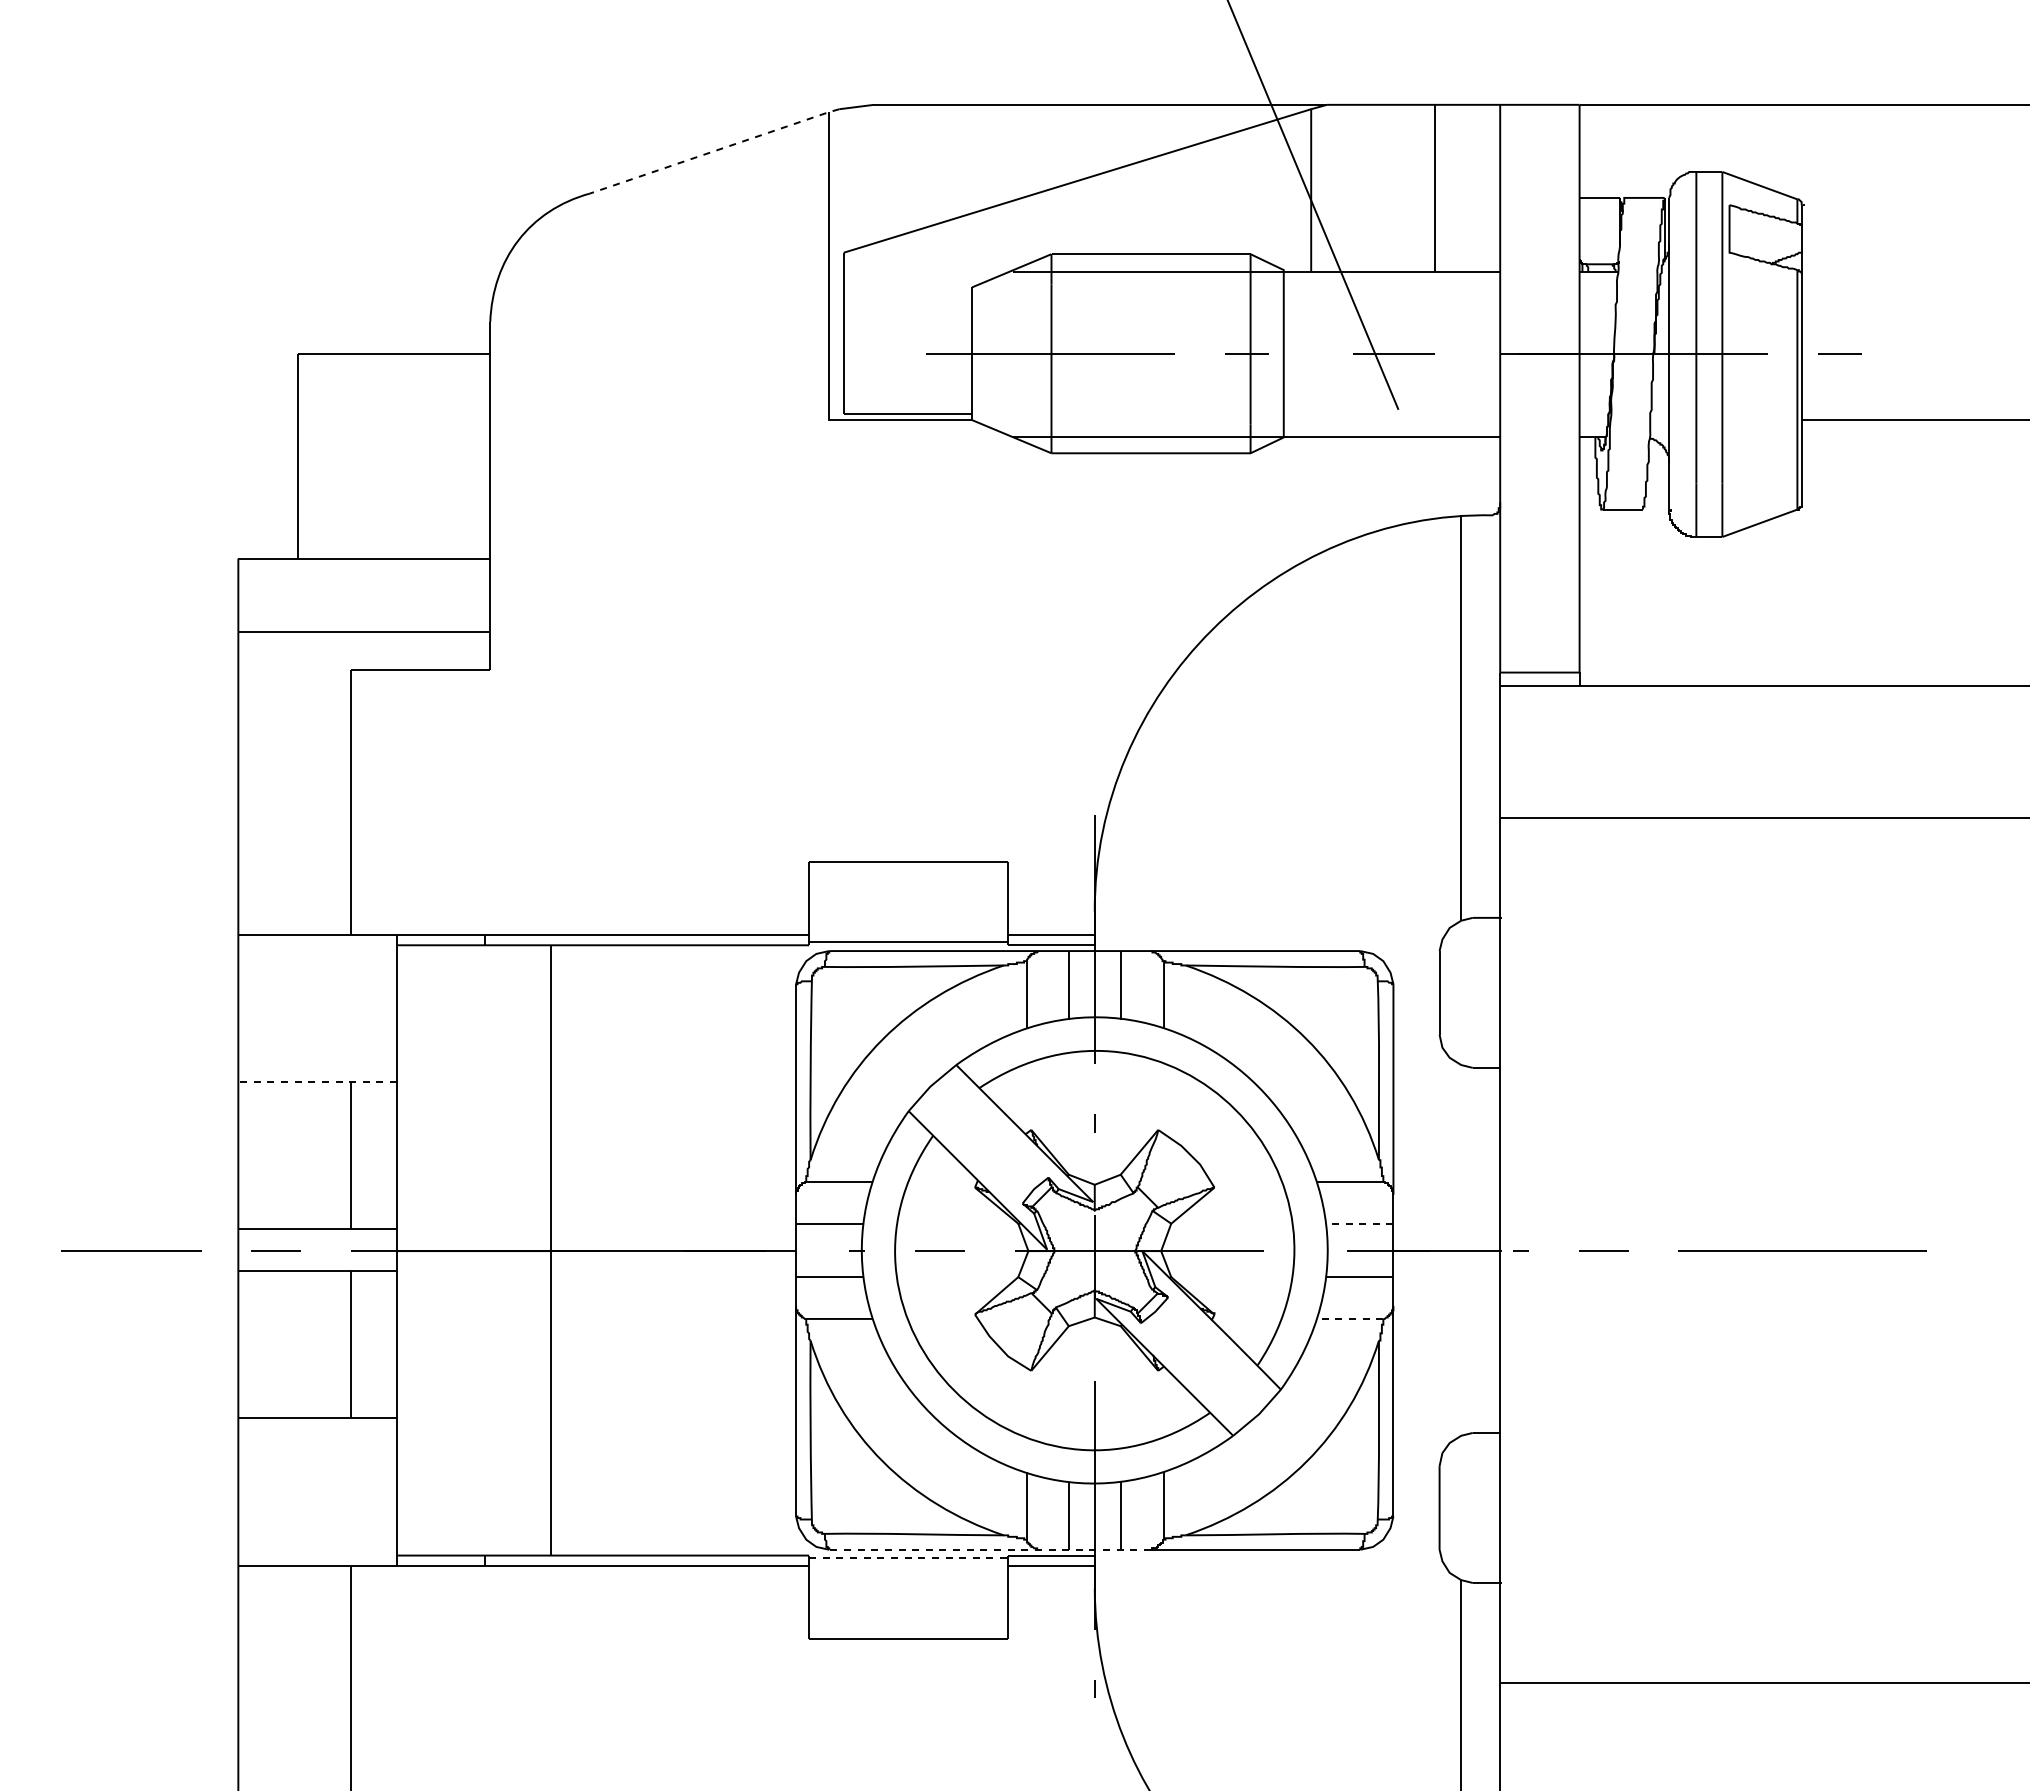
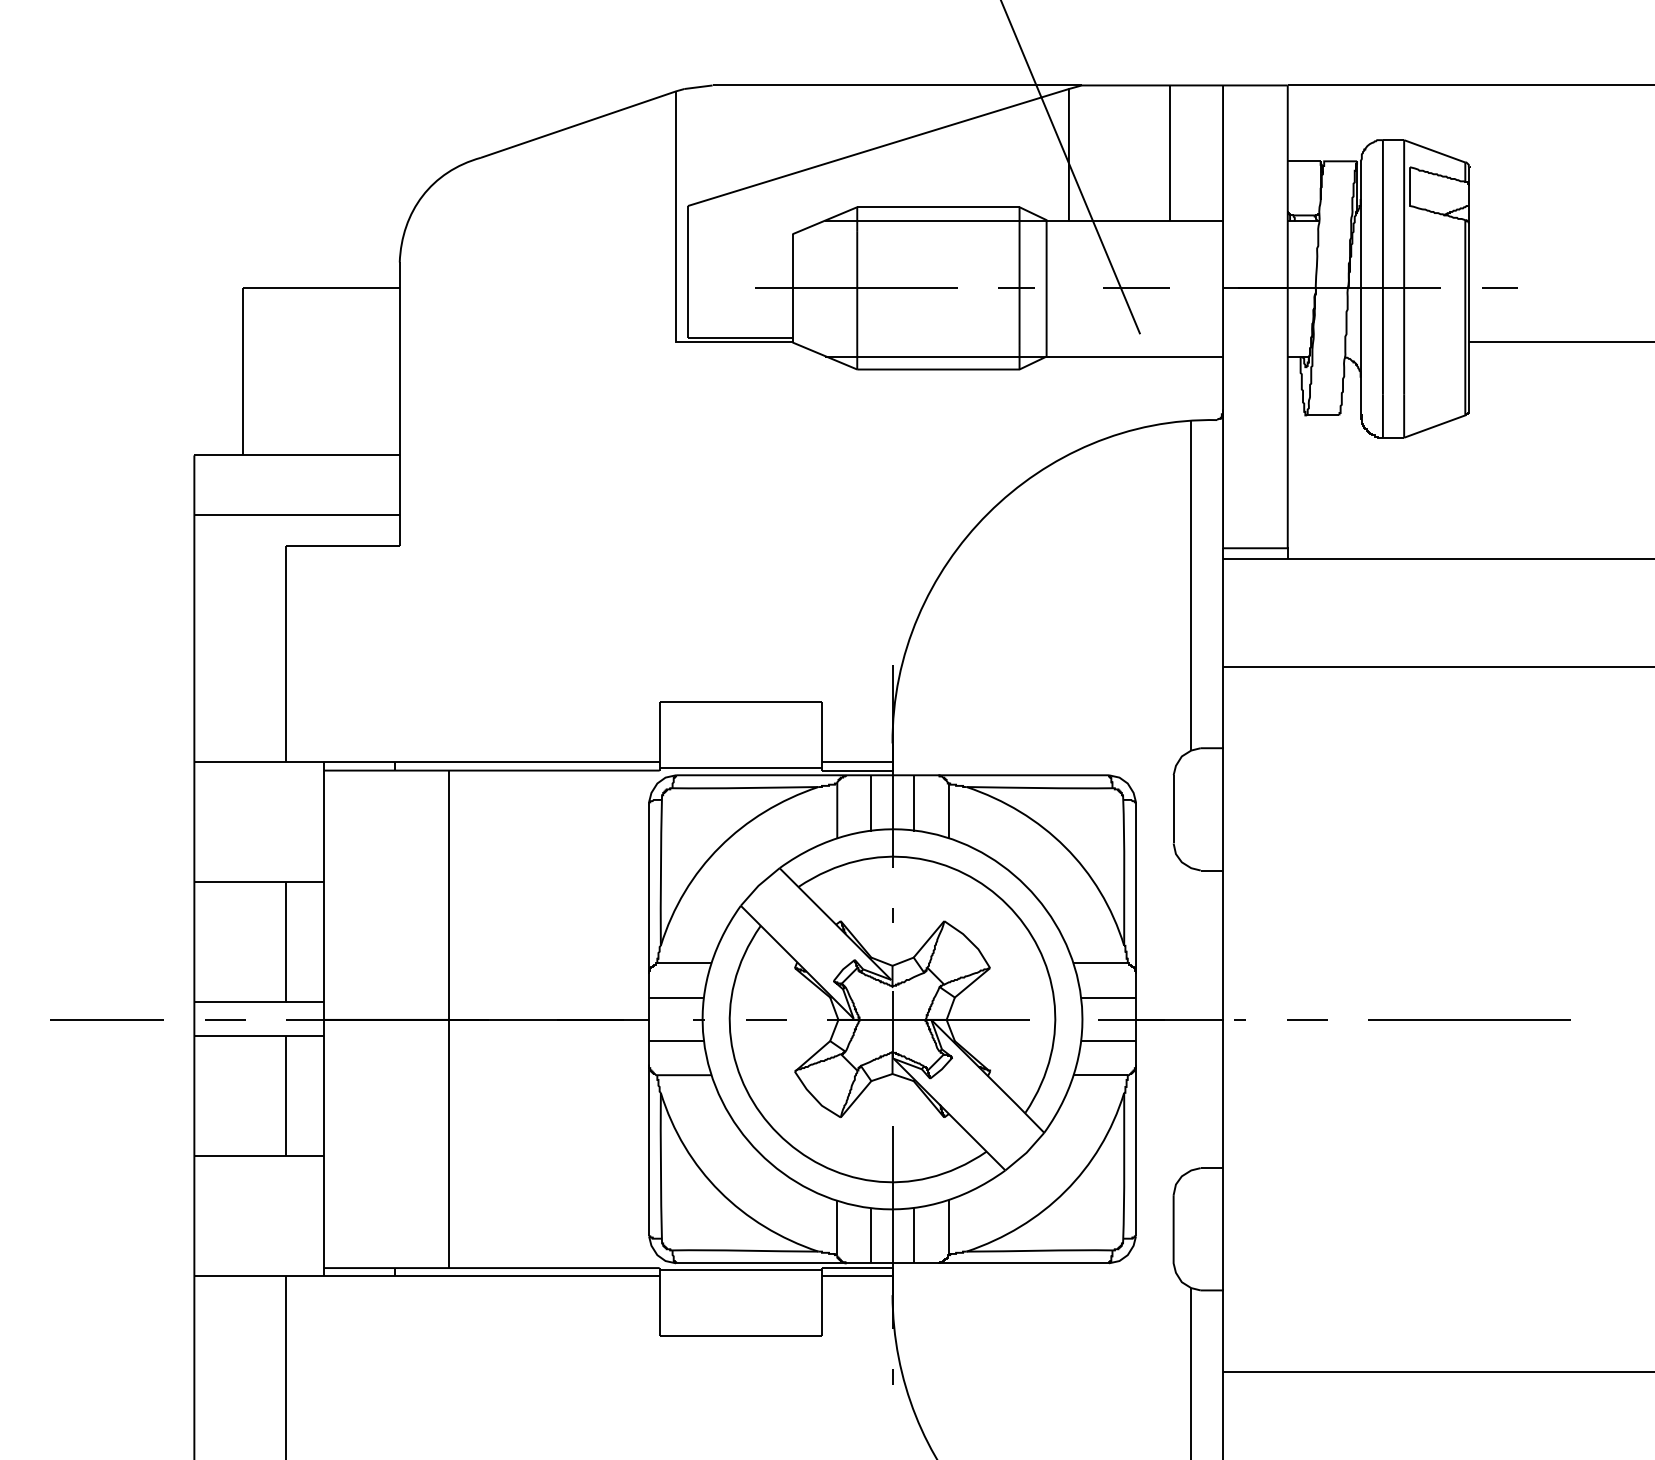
line: (714, 151) -> (582, 123), dashed -> solid
line: (317, 1082) -> (258, 882), dashed -> solid
line: (1359, 1223) -> (1108, 997), dashed -> solid
line: (1349, 1318) -> (1100, 1074), dashed -> solid
line: (990, 1549) -> (807, 1263), dashed -> solid
line: (908, 1558) -> (740, 1270), dashed -> solid

